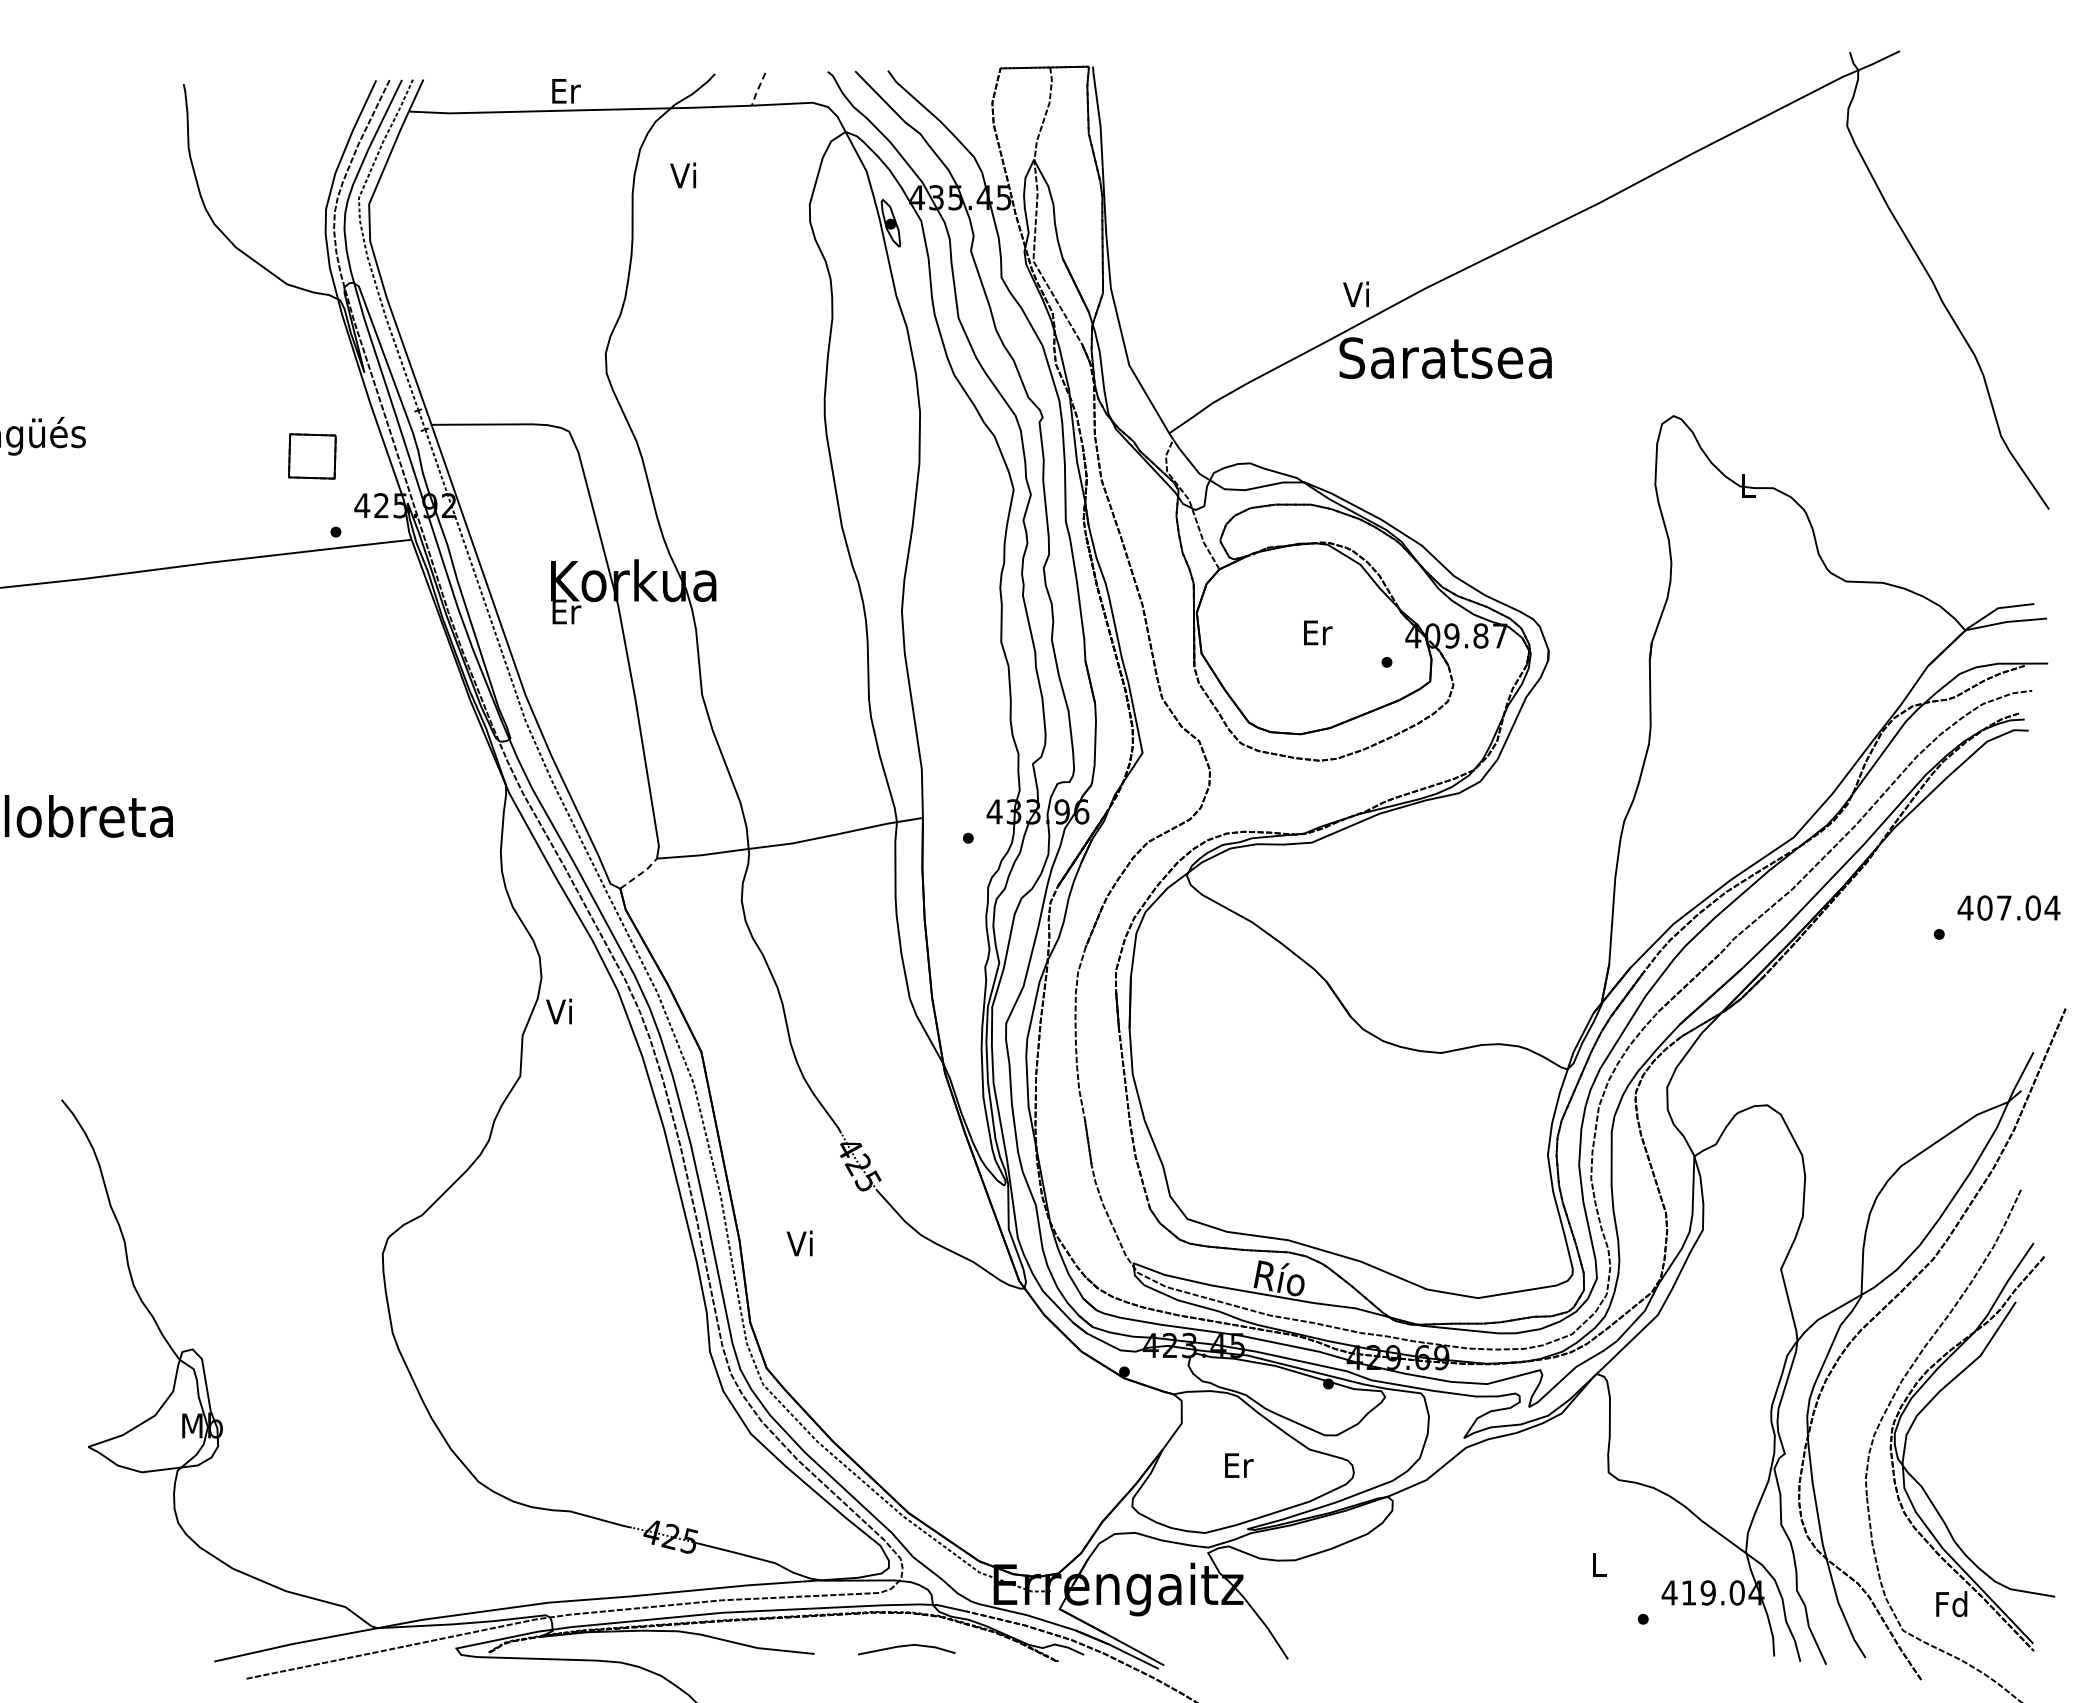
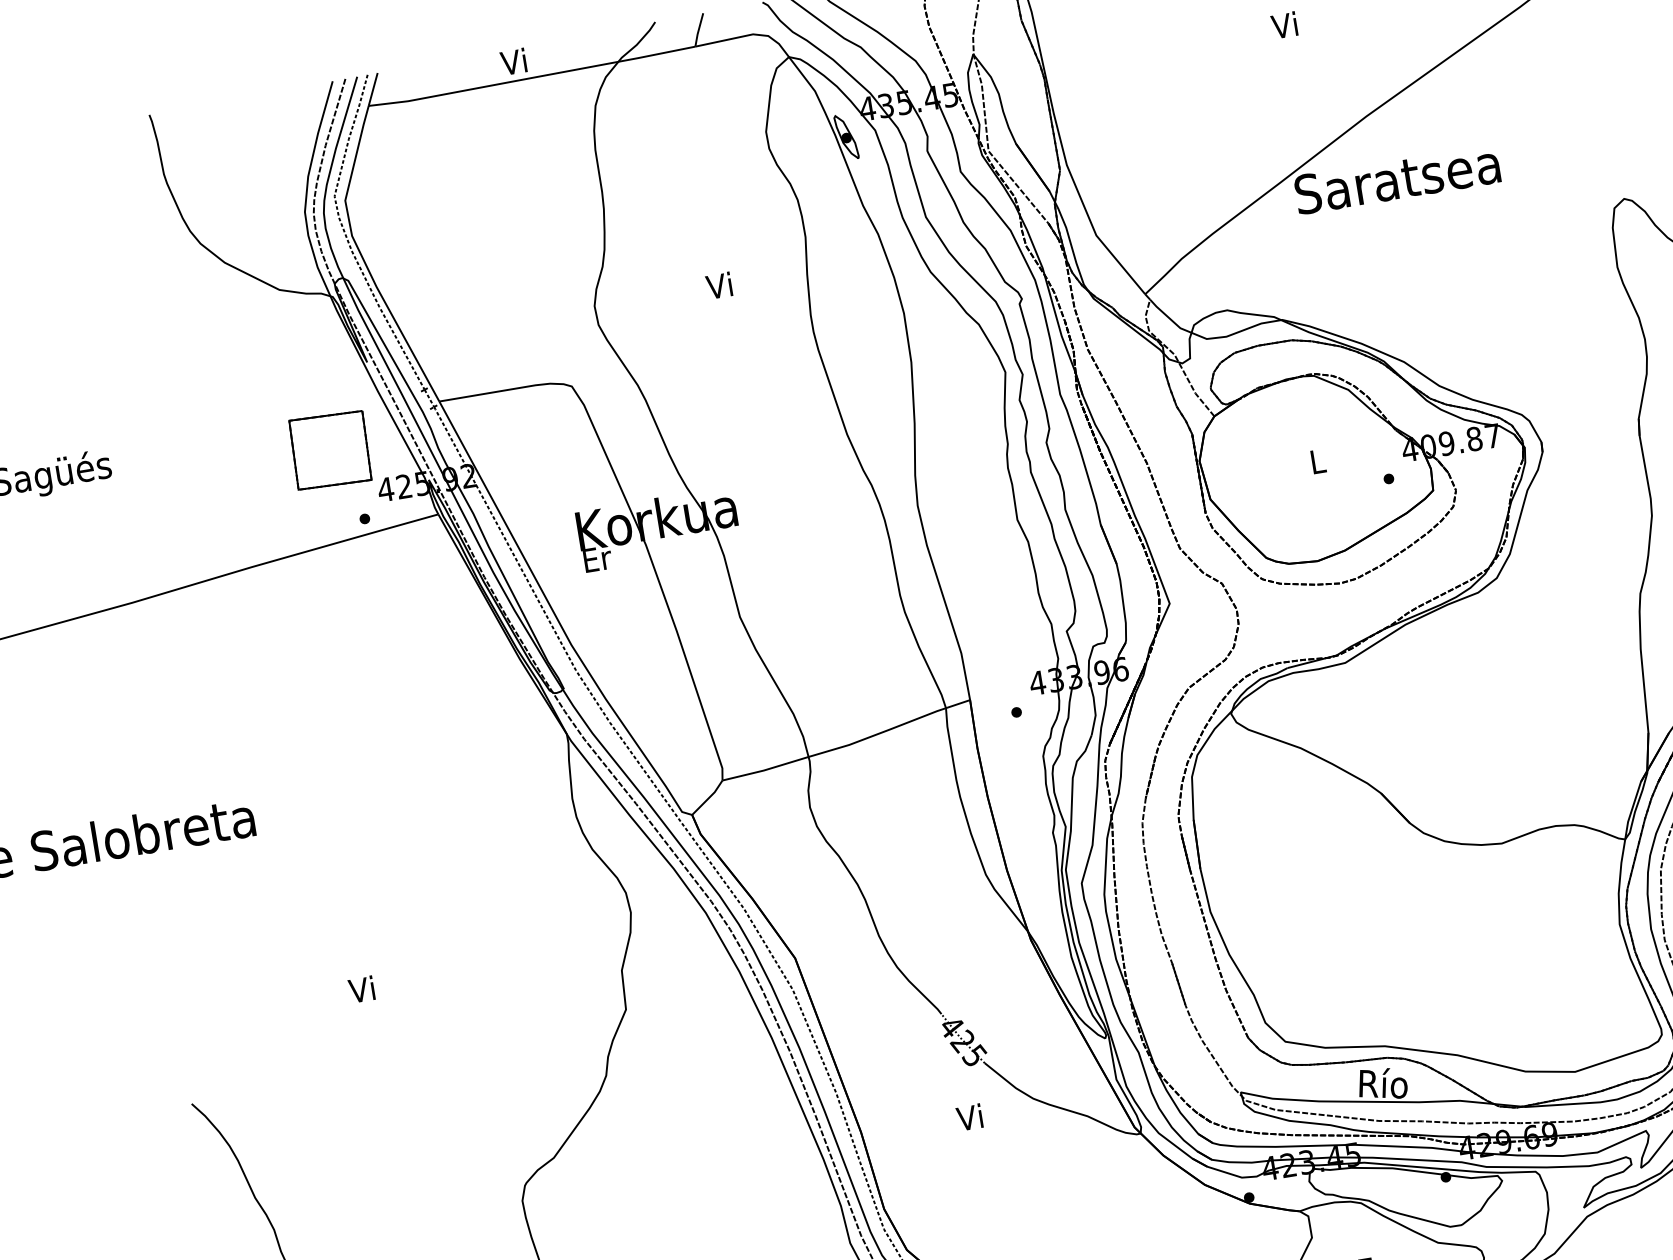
line: (757, 89) -> (698, 30), dashed -> solid
text: (565, 90) -> (515, 61), Er -> Vi
text: (682, 175) -> (718, 285), moved
text: (1355, 293) -> (1283, 24), moved
part: (312, 456) -> (330, 450), size x1.67
text: (1318, 632) -> (1318, 461), Er -> L
line: (640, 874) -> (709, 798), dashed -> solid
text: (558, 1011) -> (361, 989), moved
text: (799, 1243) -> (969, 1117), moved

